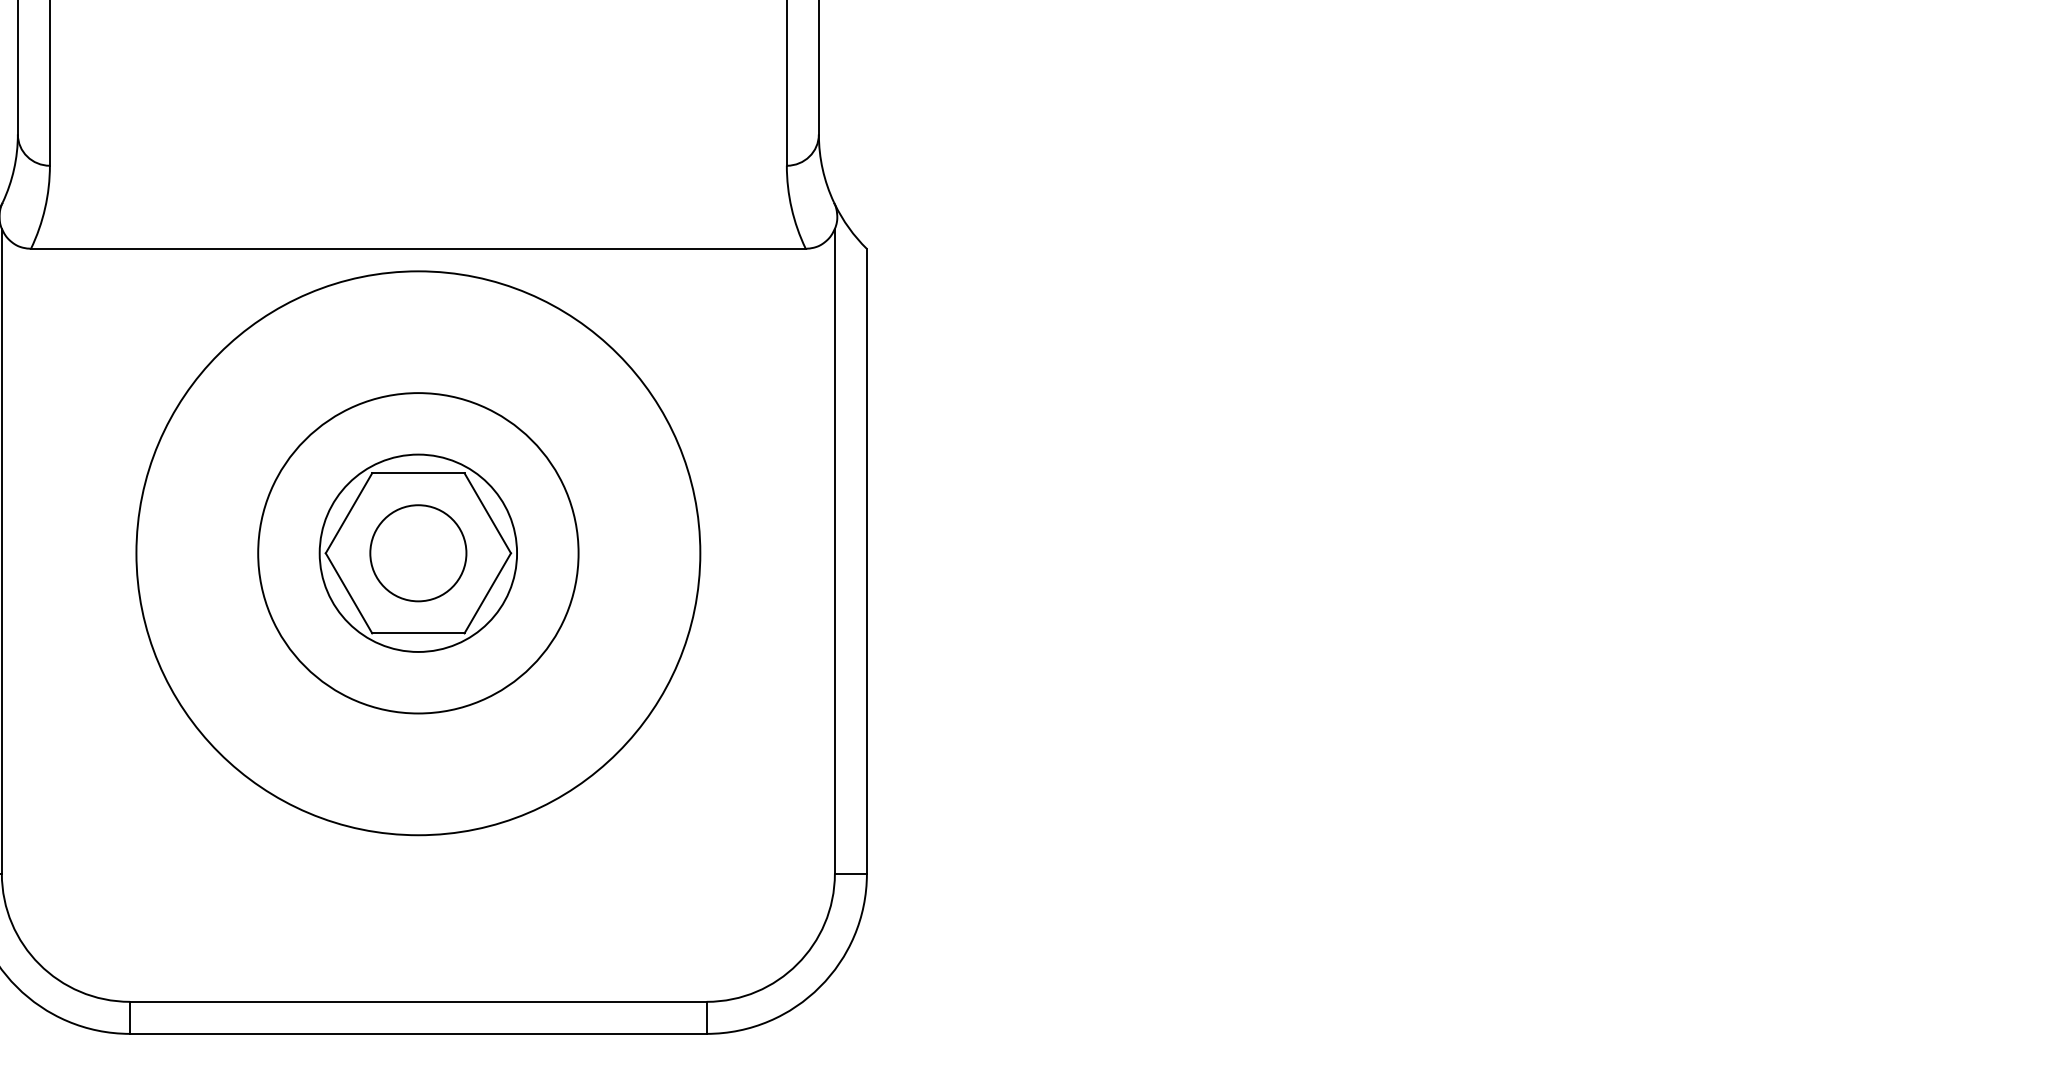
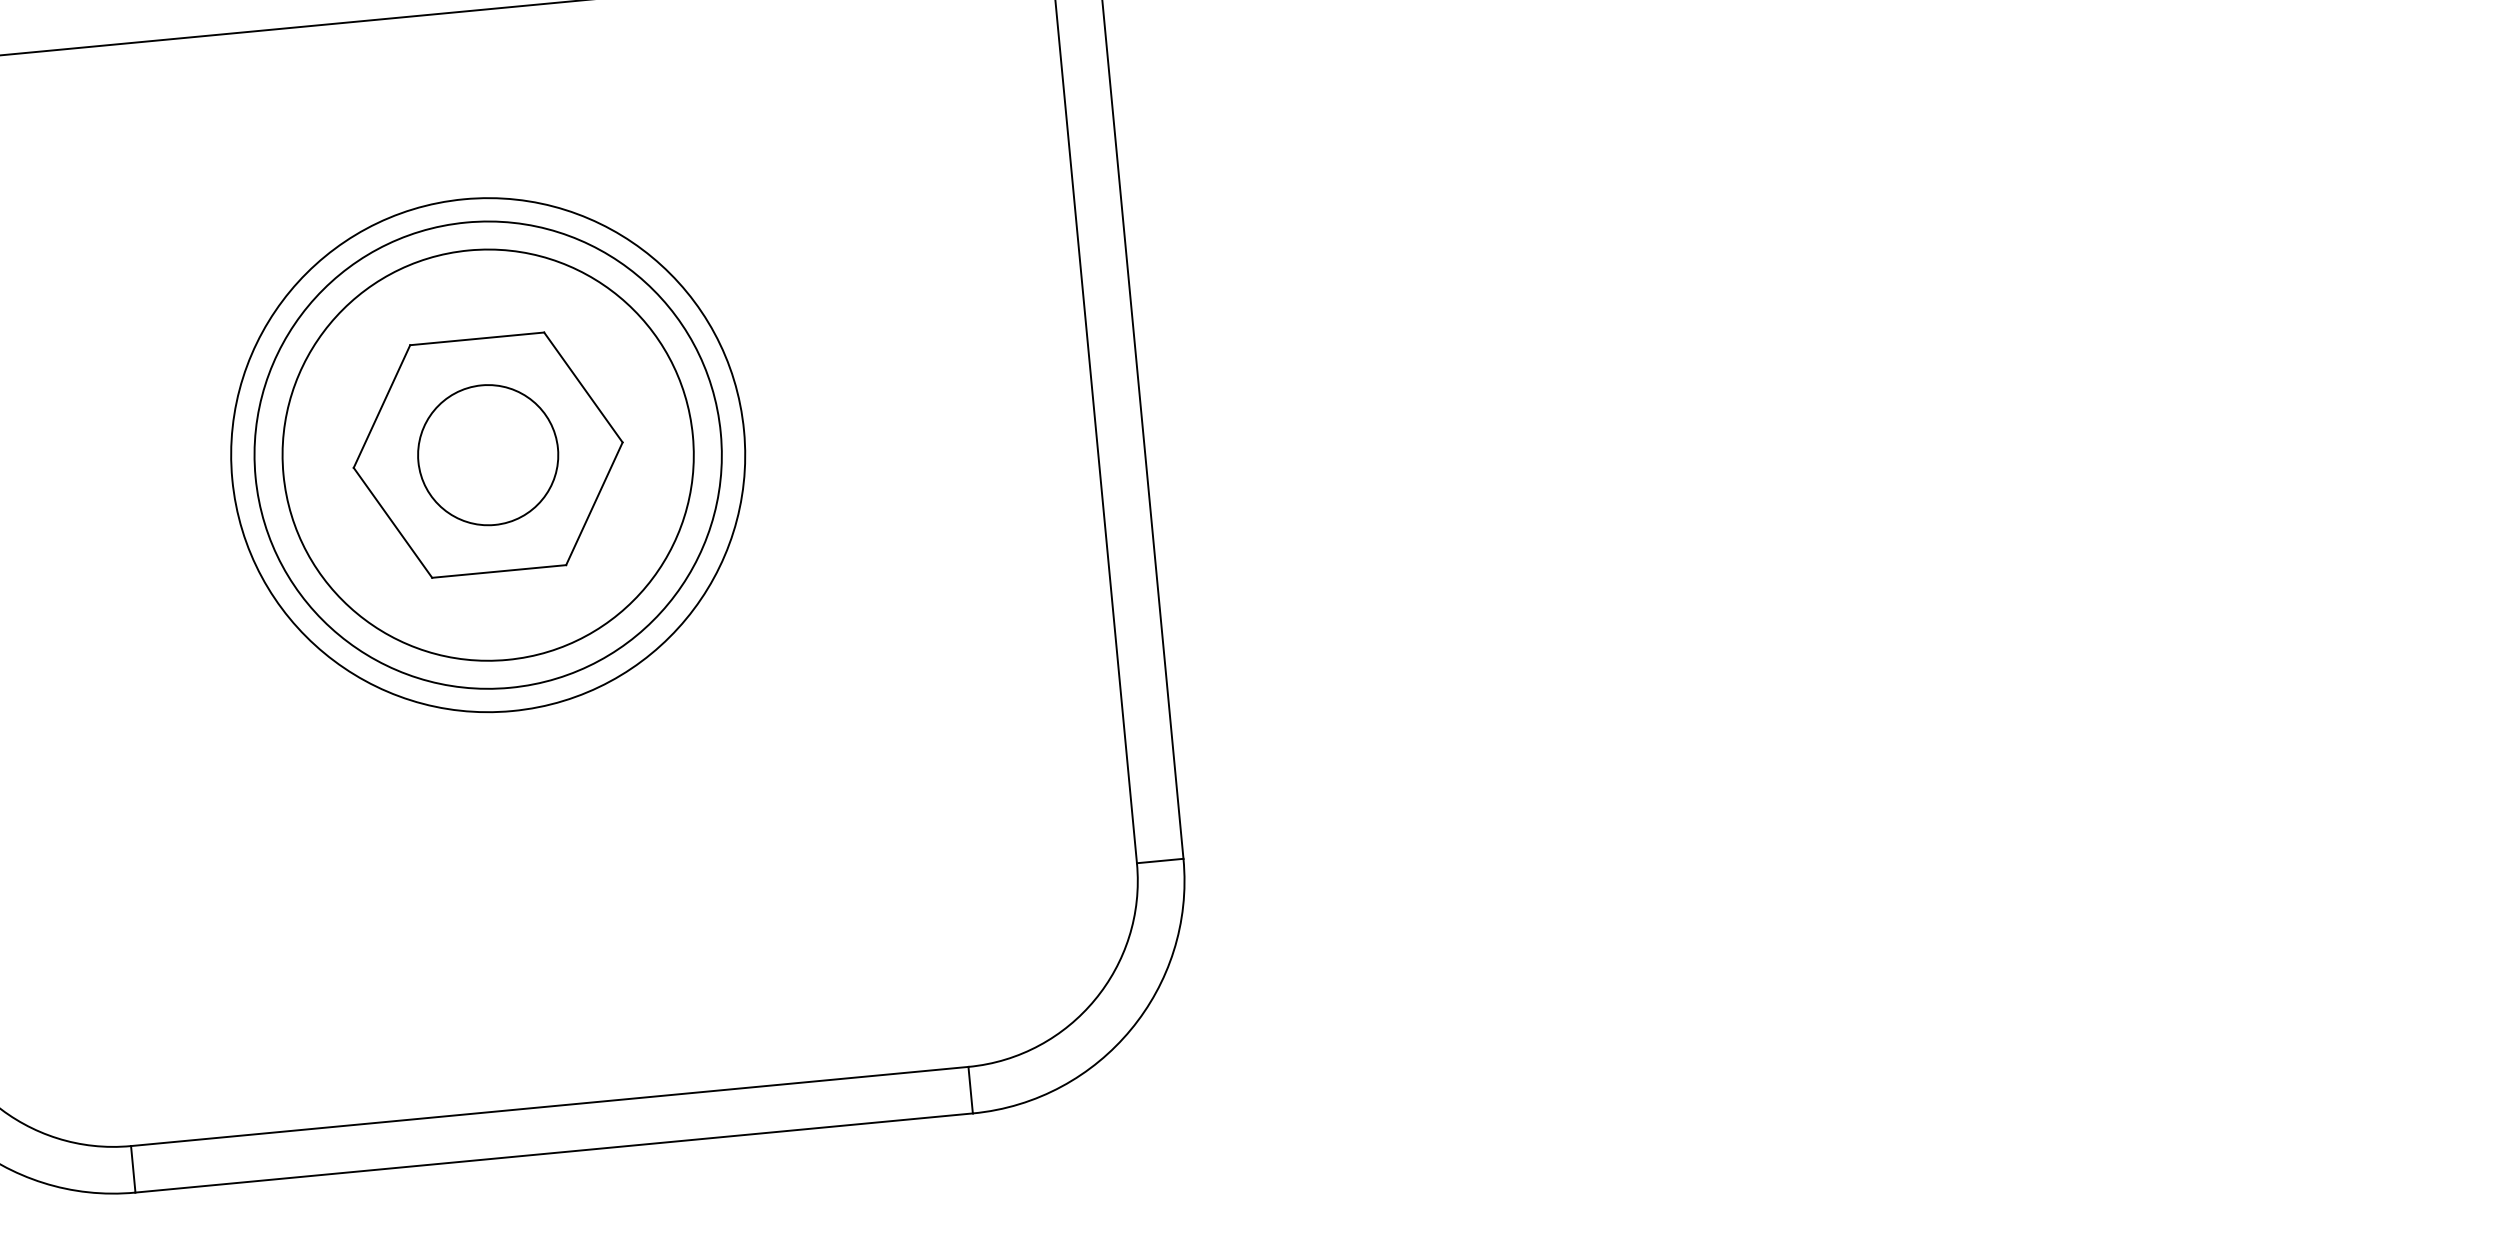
circle: (418, 553) -> (488, 455), size x0.62
circle: (418, 553) -> (488, 455), size x1.43

